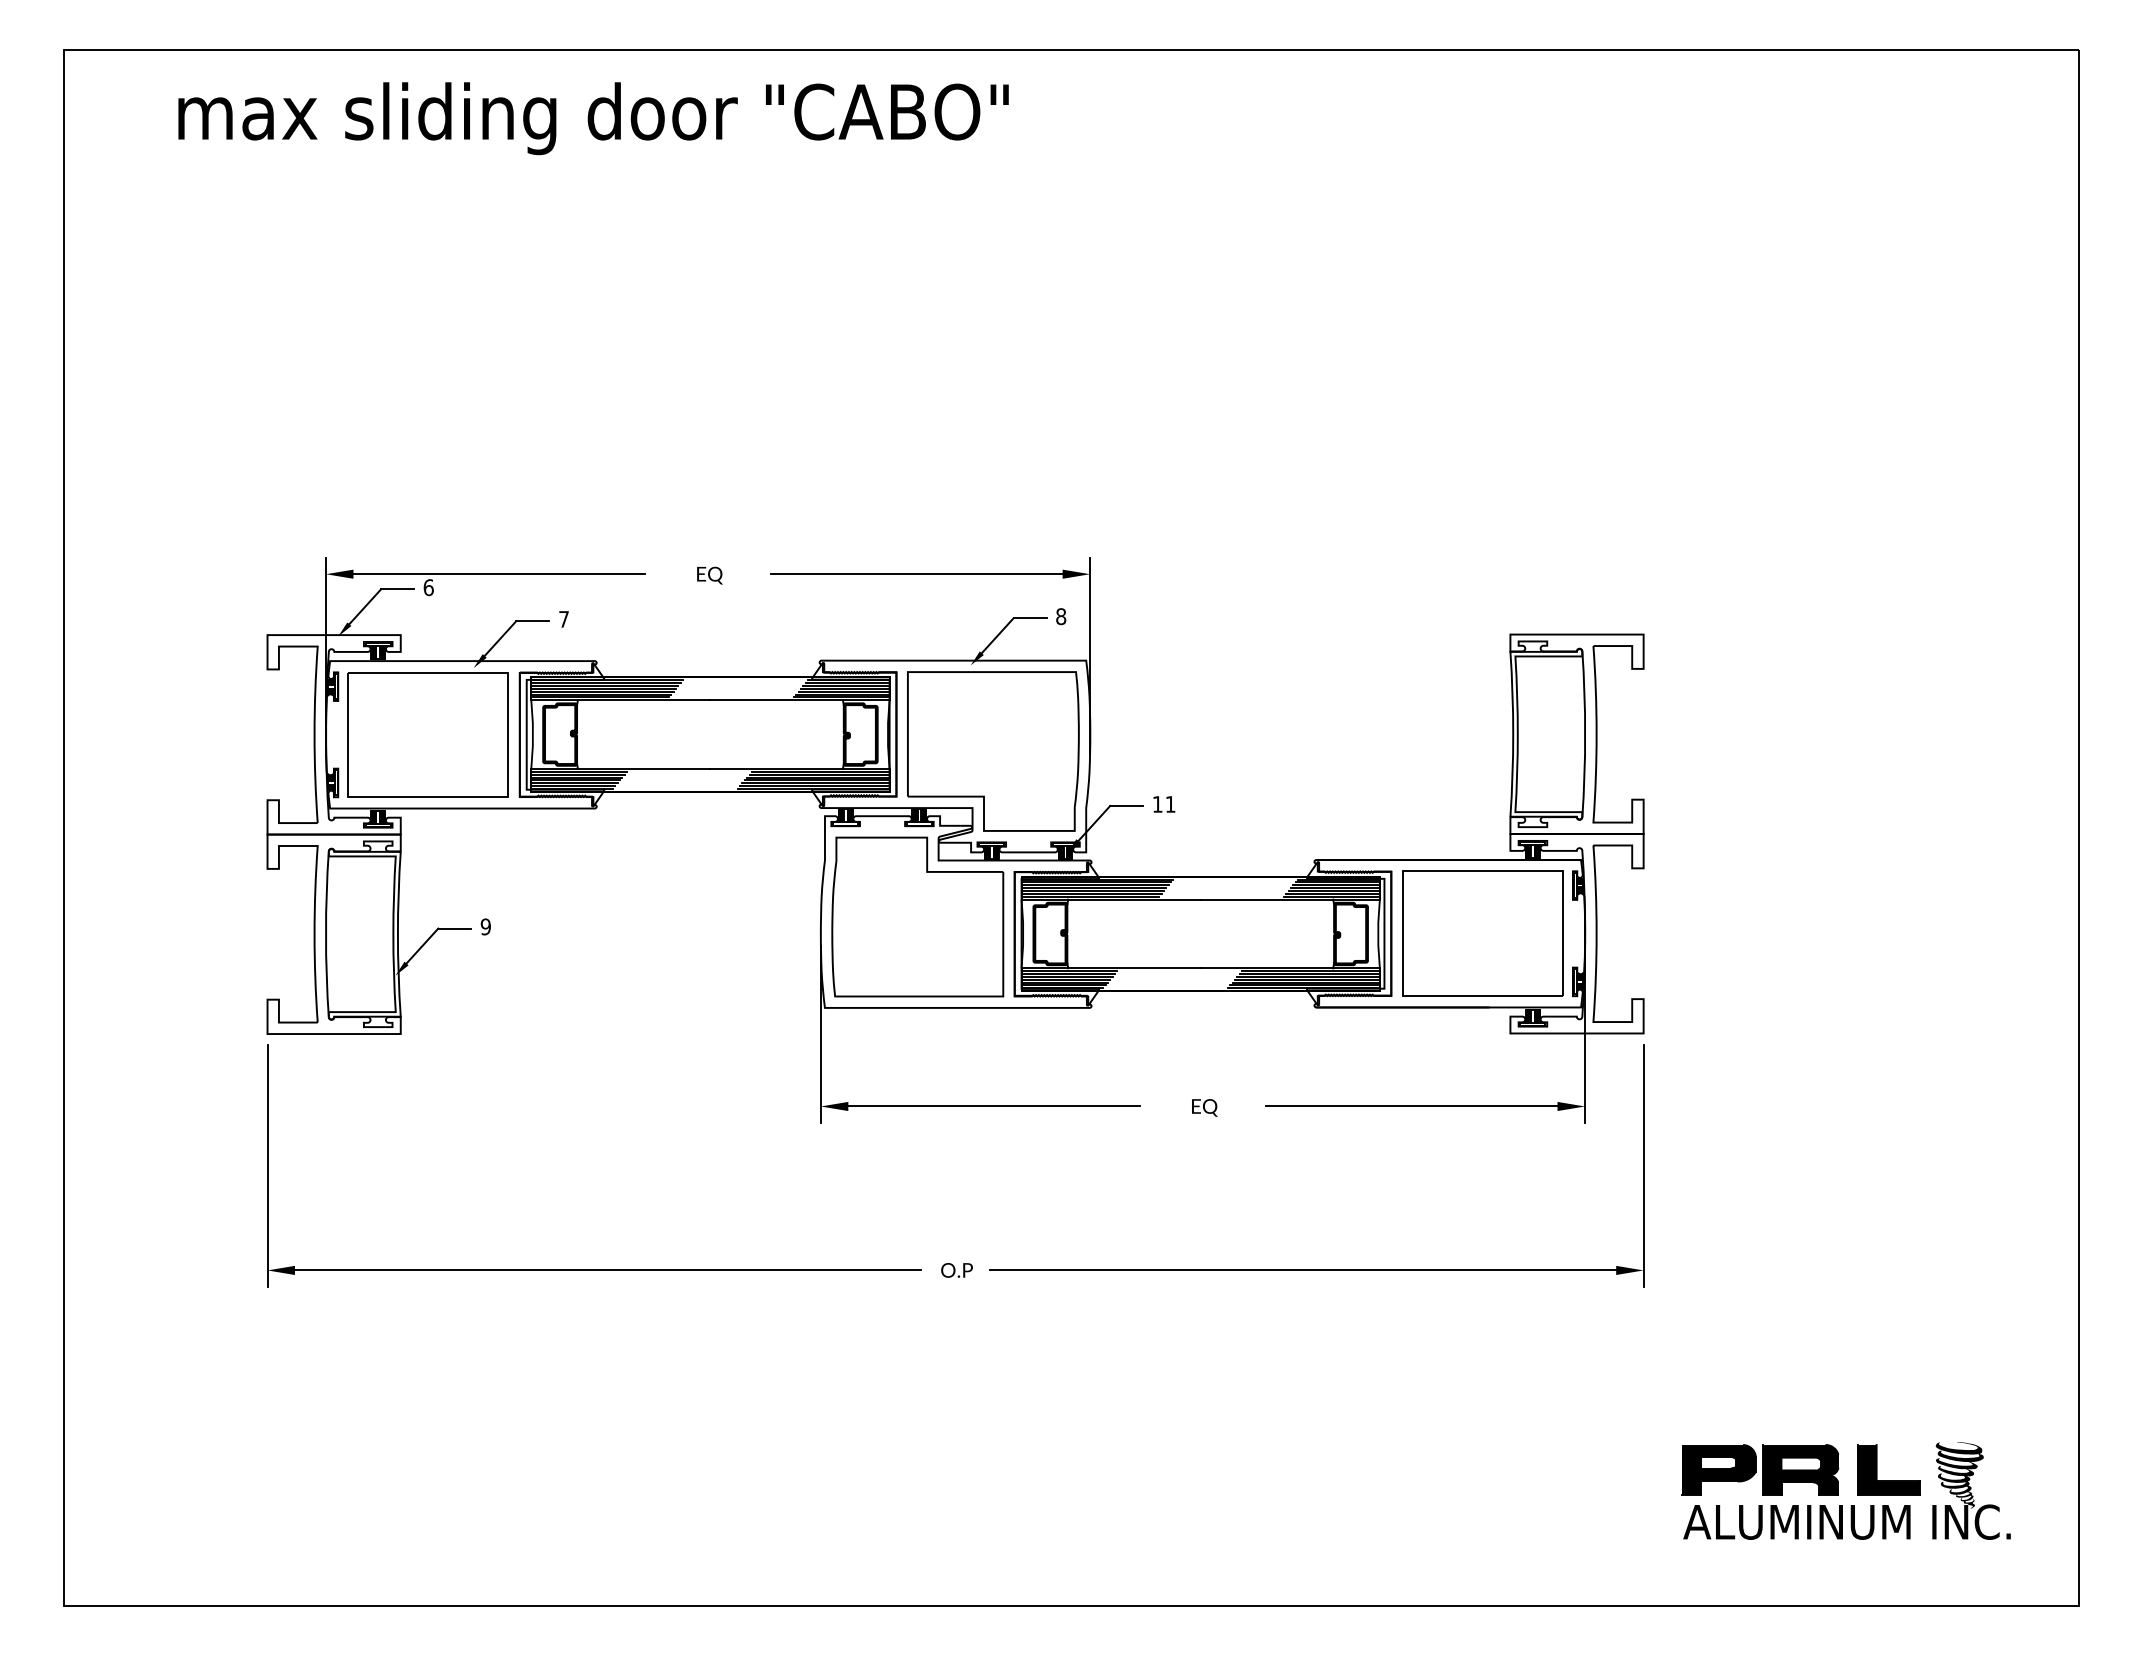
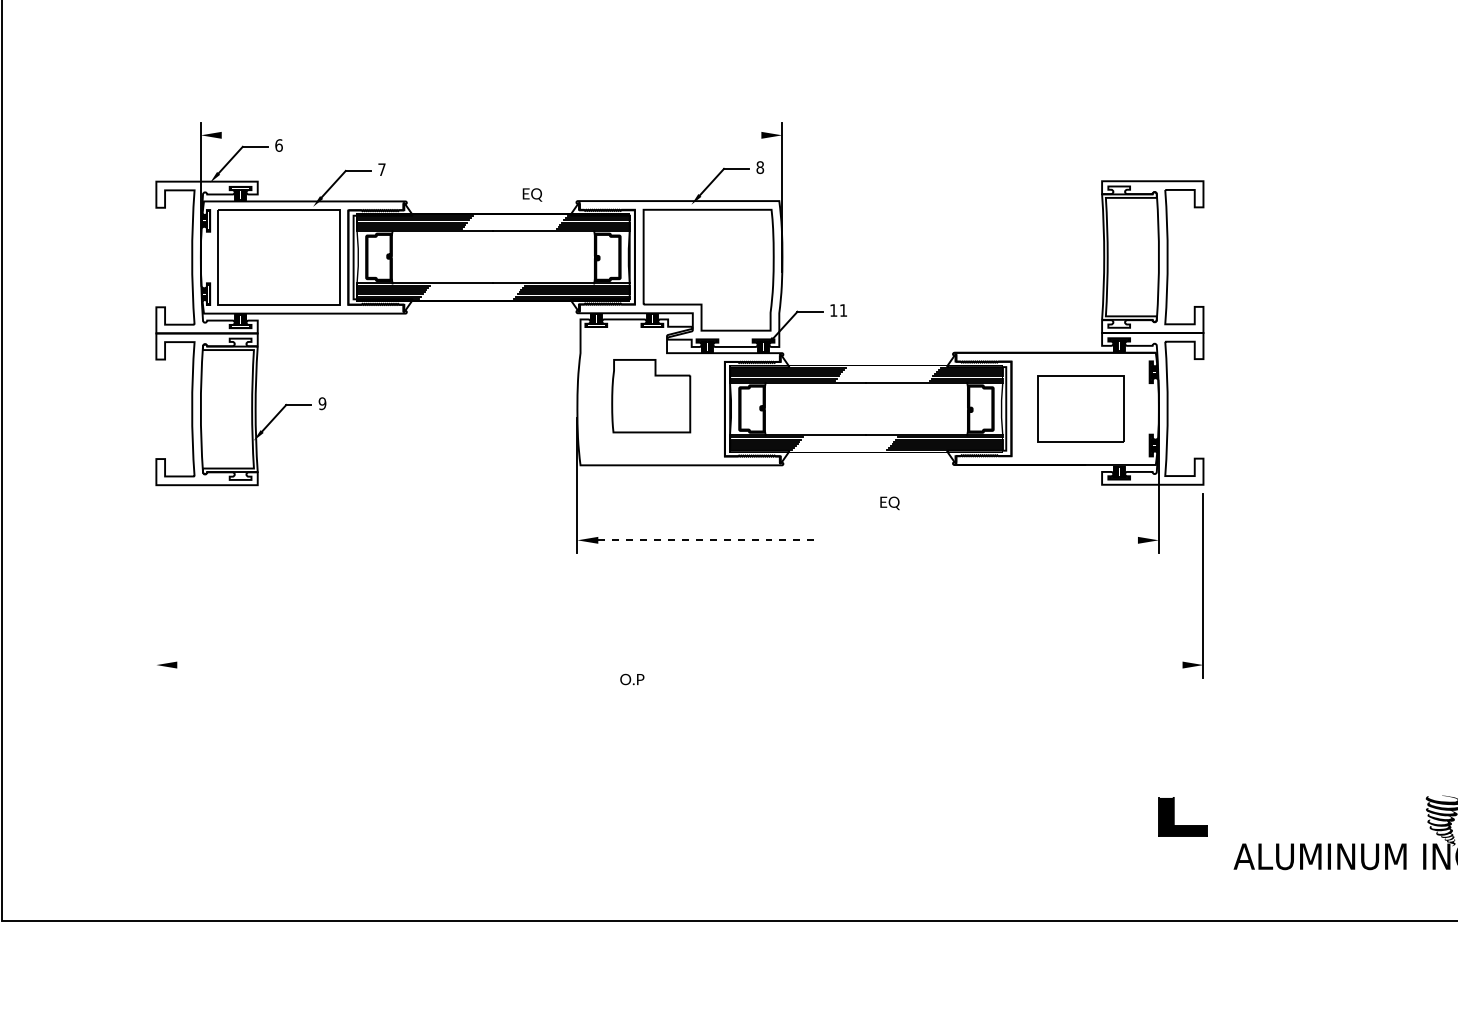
line: (499, 574) -> (332, 135), removed
line: (916, 574) -> (650, 135), removed
text: (709, 575) -> (532, 194), moved
part: (917, 916) -> (650, 395), size x0.6
part: (1482, 933) -> (1080, 408), size x0.7
line: (994, 1106) -> (709, 540), solid -> dashed
line: (1411, 1106) -> (1026, 540), removed
text: (1204, 1107) -> (889, 503), moved
line: (267, 1165) -> (156, 585), removed
line: (607, 1270) -> (415, 665), removed
text: (956, 1270) -> (631, 679), moved
line: (1303, 1270) -> (944, 665), removed
part: (1760, 1469) -> (1292, 816), removed
part: (1877, 1469) -> (1174, 816), moved

